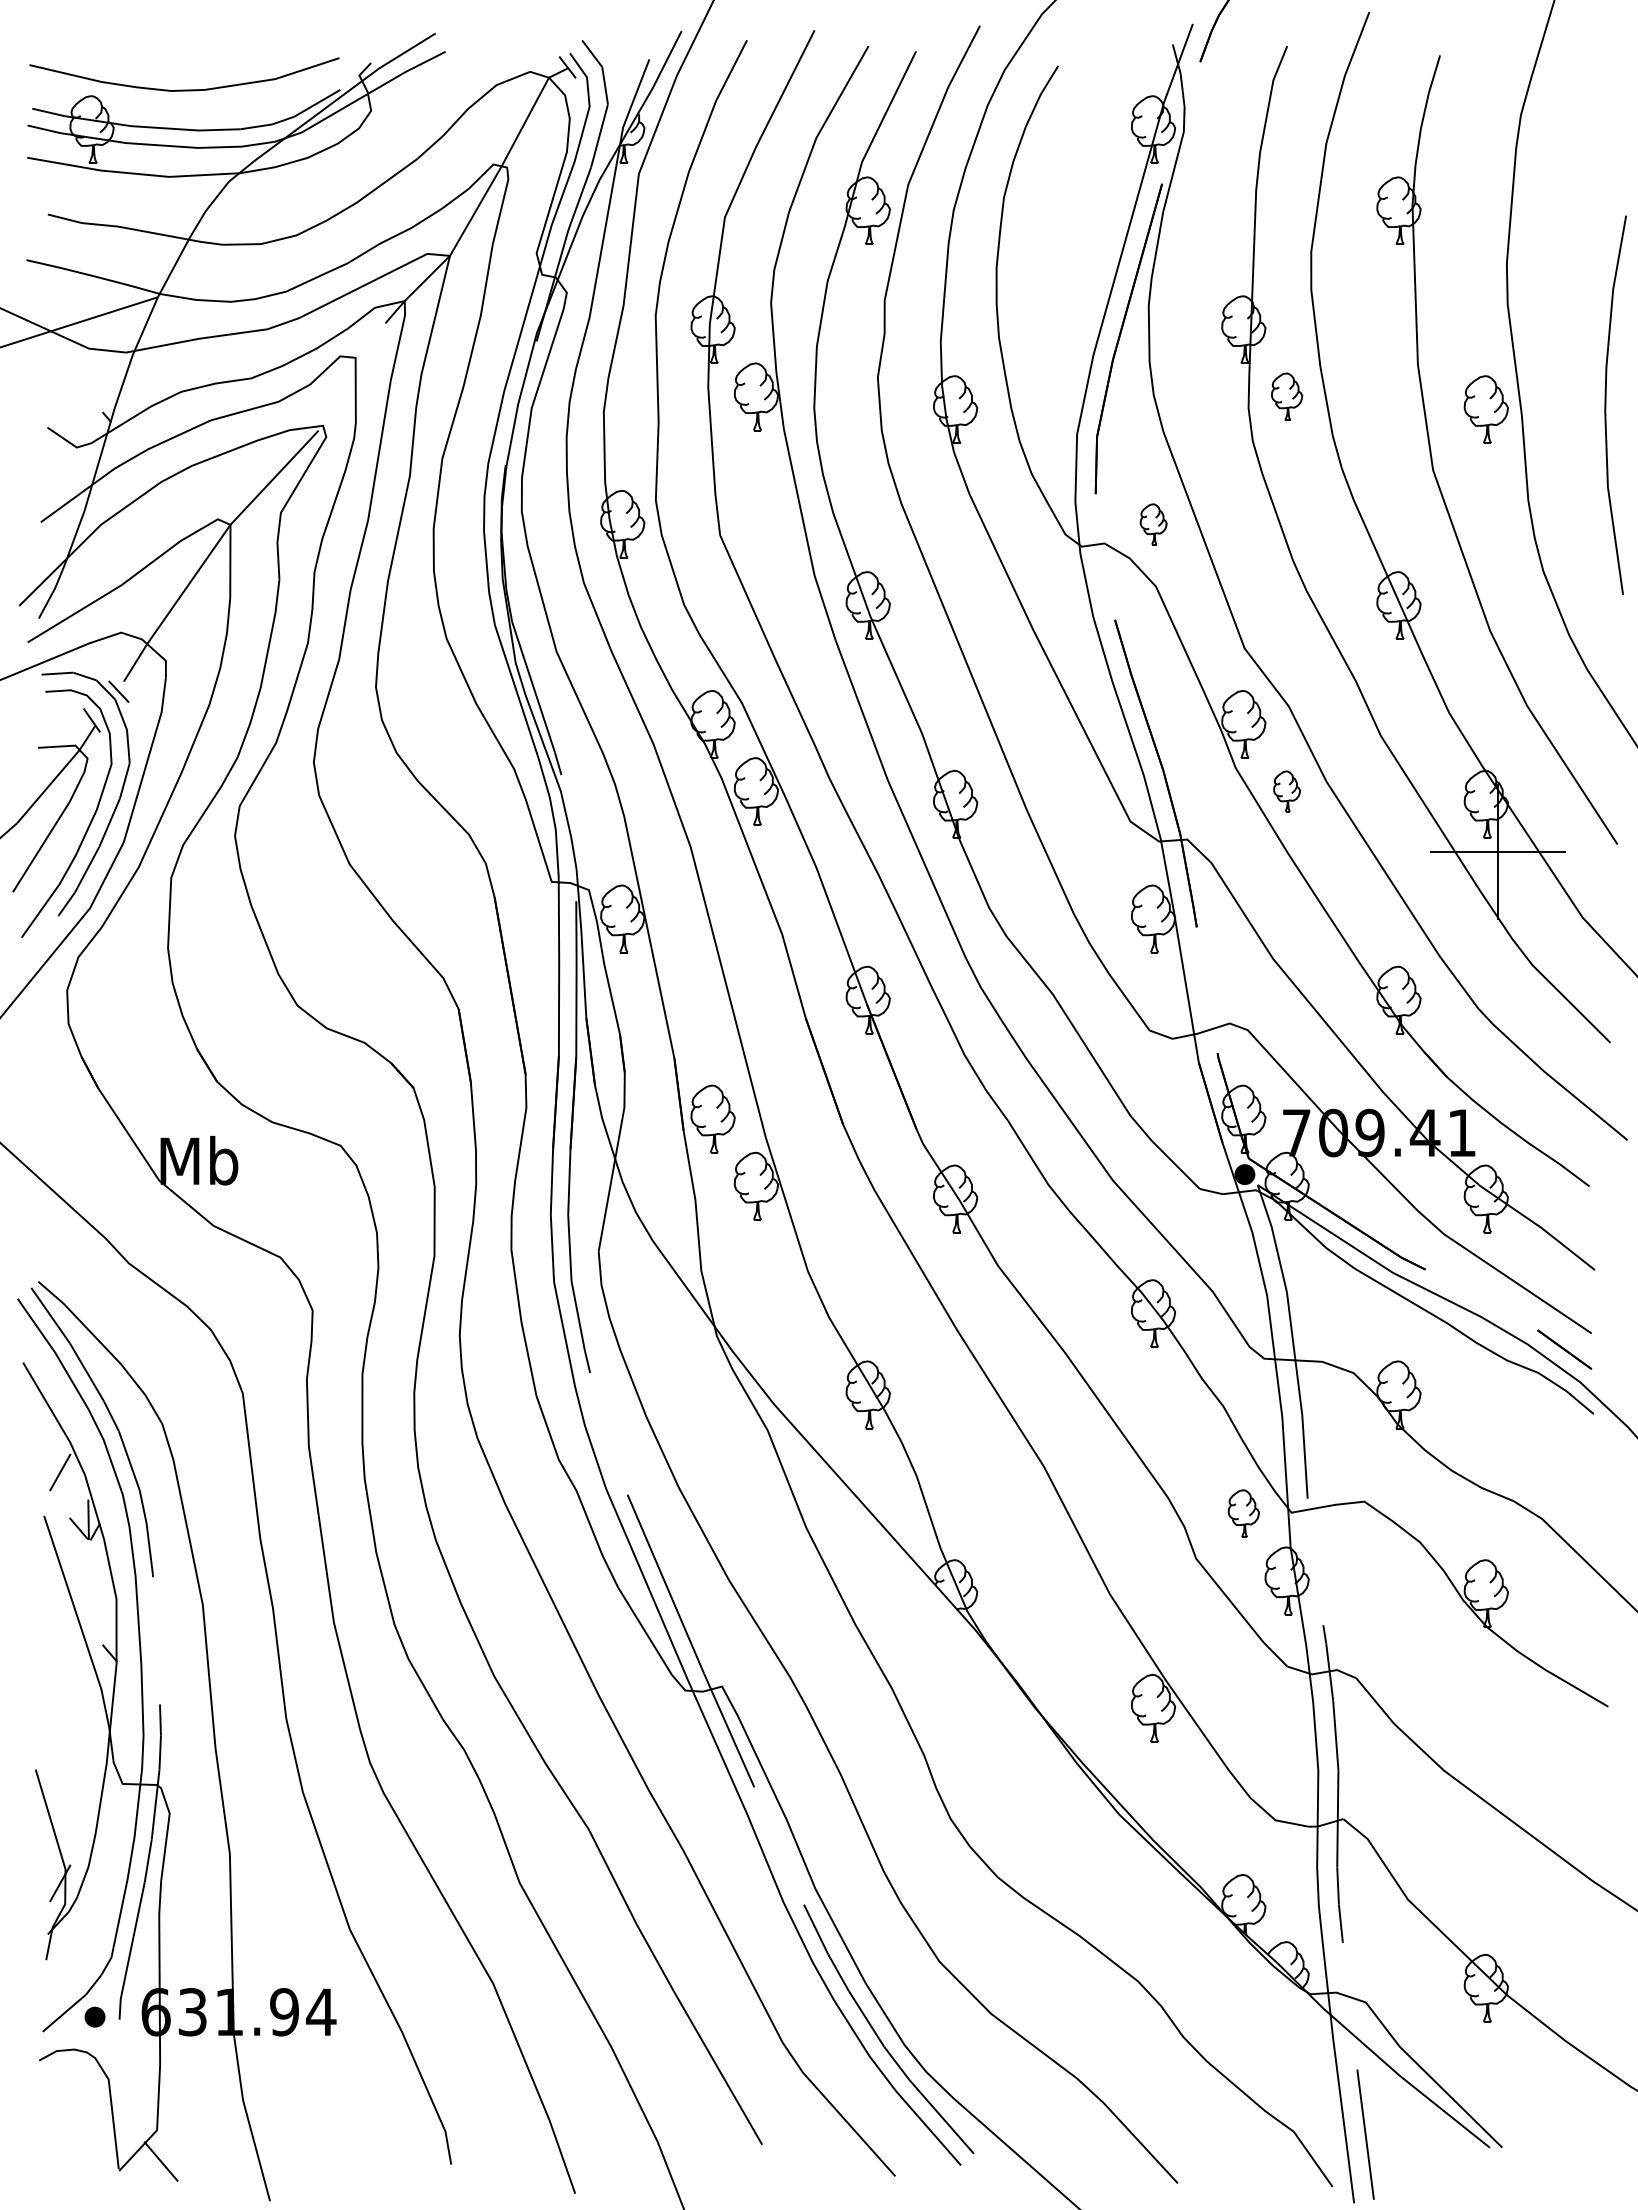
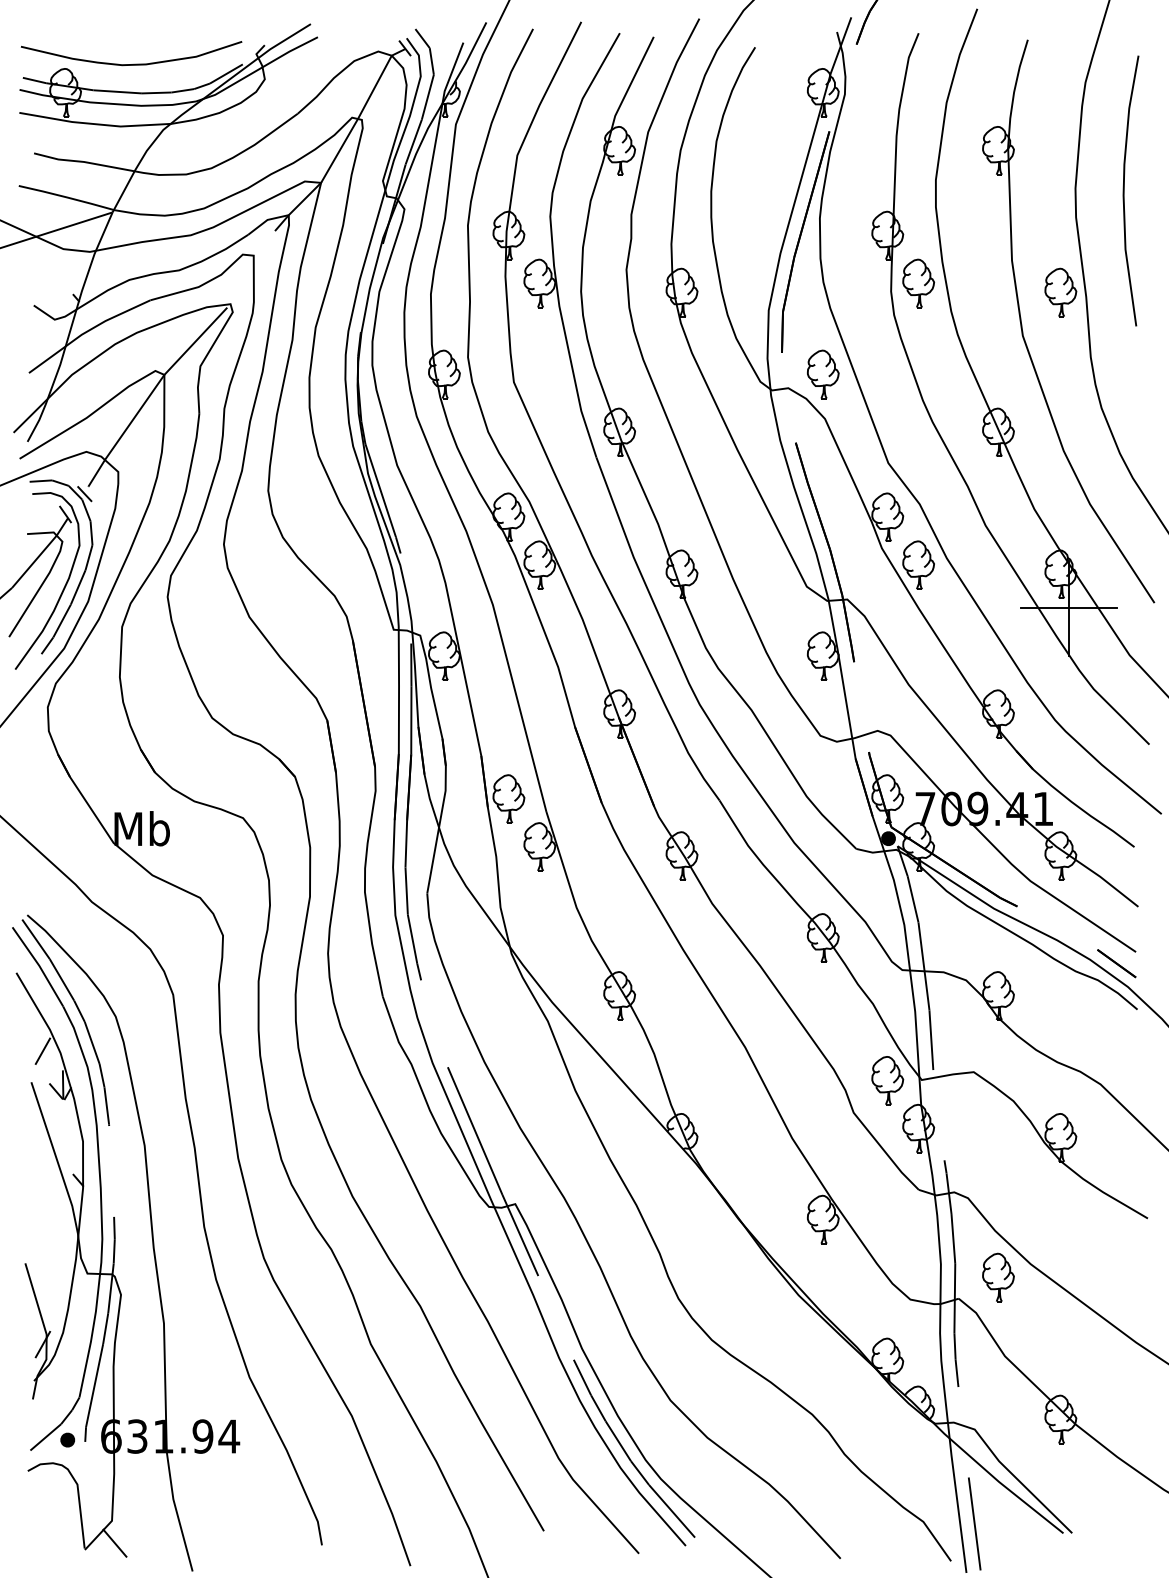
part: (1286, 396) -> (918, 283), size x1.43
curve: (1606, 404) -> (1124, 190), moved
part: (1153, 524) -> (823, 374), size x1.67
part: (1286, 791) -> (918, 565), size x1.67
part: (1243, 1513) -> (887, 1080), size x1.43
part: (1398, 1789) -> (998, 1277), added

